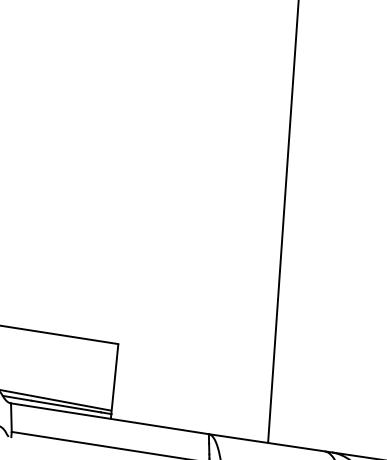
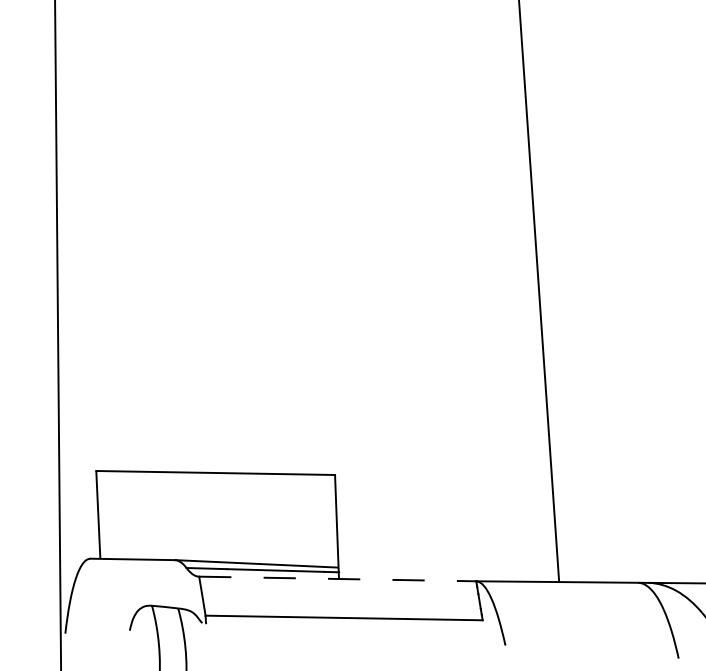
line: (109, 418) -> (337, 578), solid -> dashed

